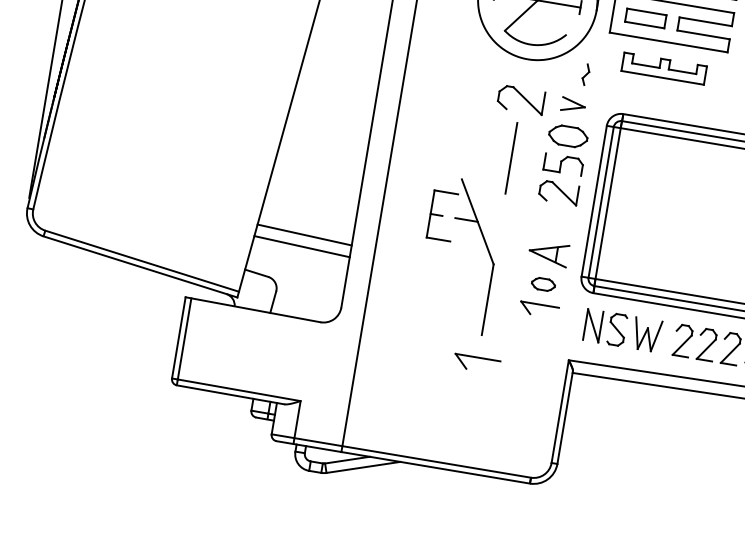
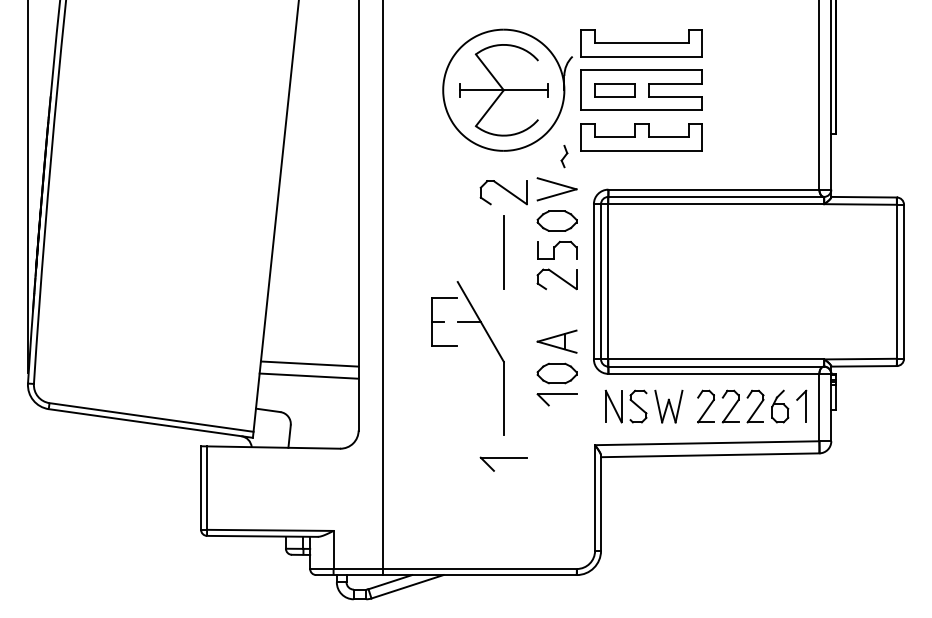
part: (663, 68) -> (641, 137), size x1.43
part: (572, 105) -> (556, 189), size x1.67
part: (542, 284) -> (556, 373), size x1.67

